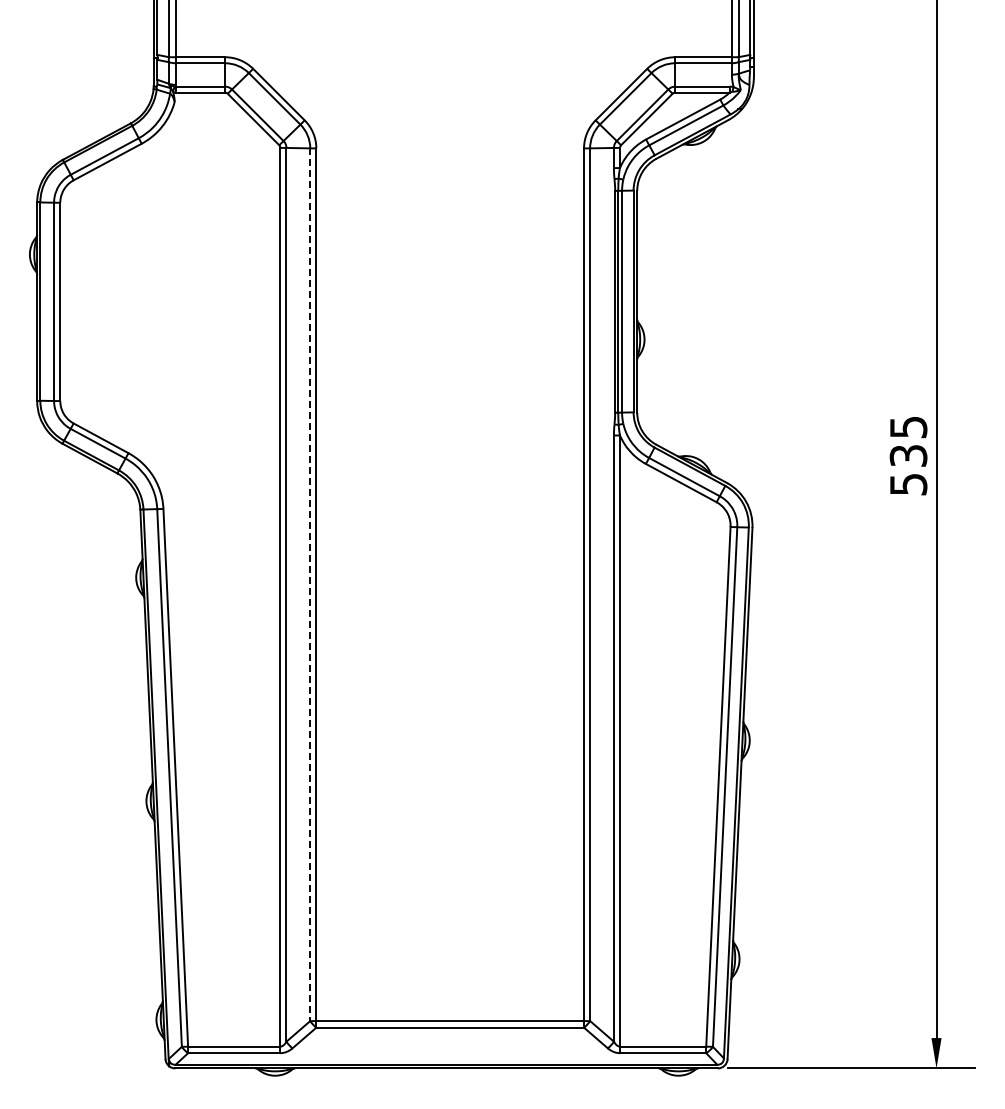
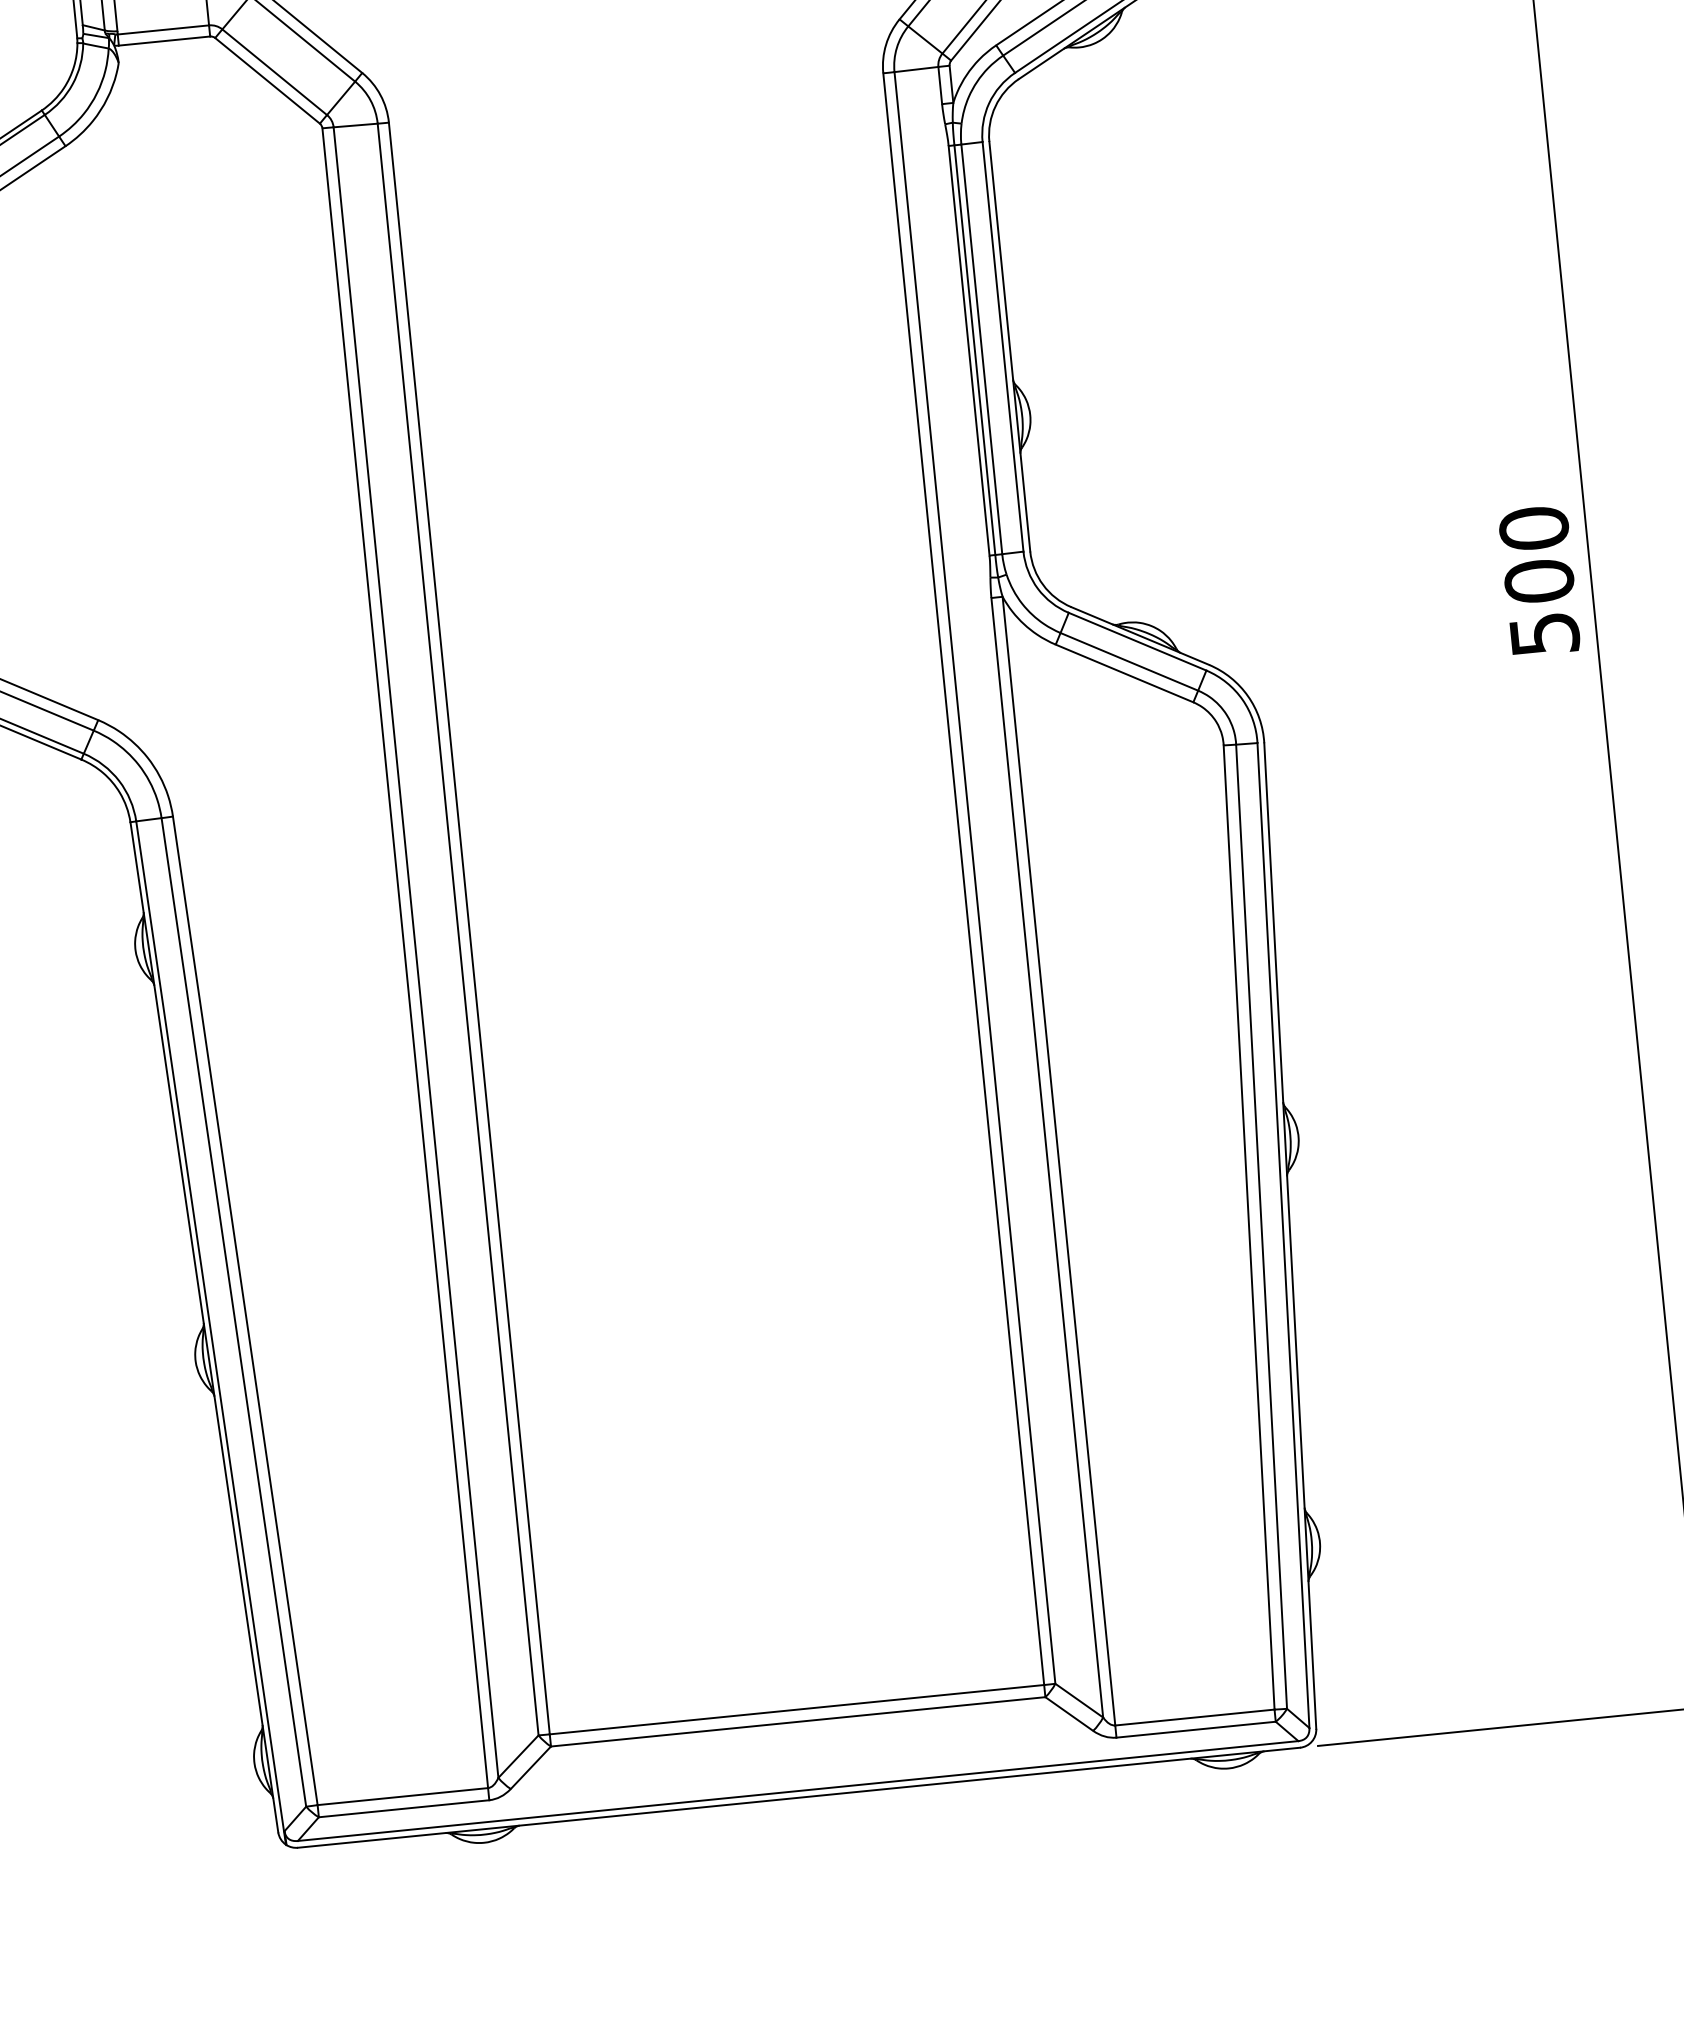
text: (908, 441) -> (1536, 554), 535 -> 500
line: (310, 585) -> (458, 930), dashed -> solid

